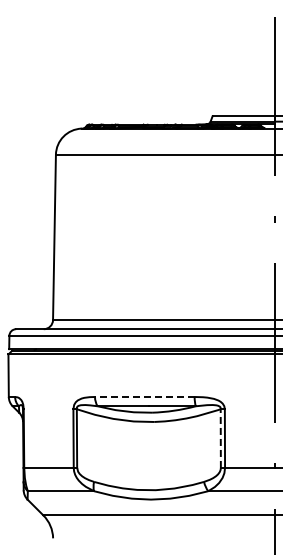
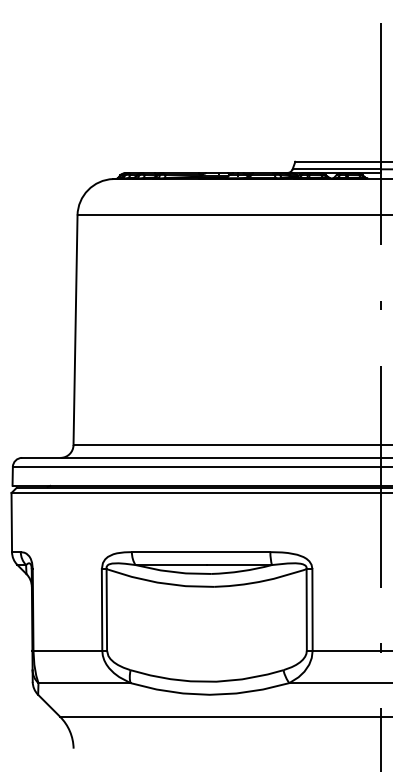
line: (144, 396) -> (200, 551), dashed -> solid
line: (220, 438) -> (306, 609), dashed -> solid

